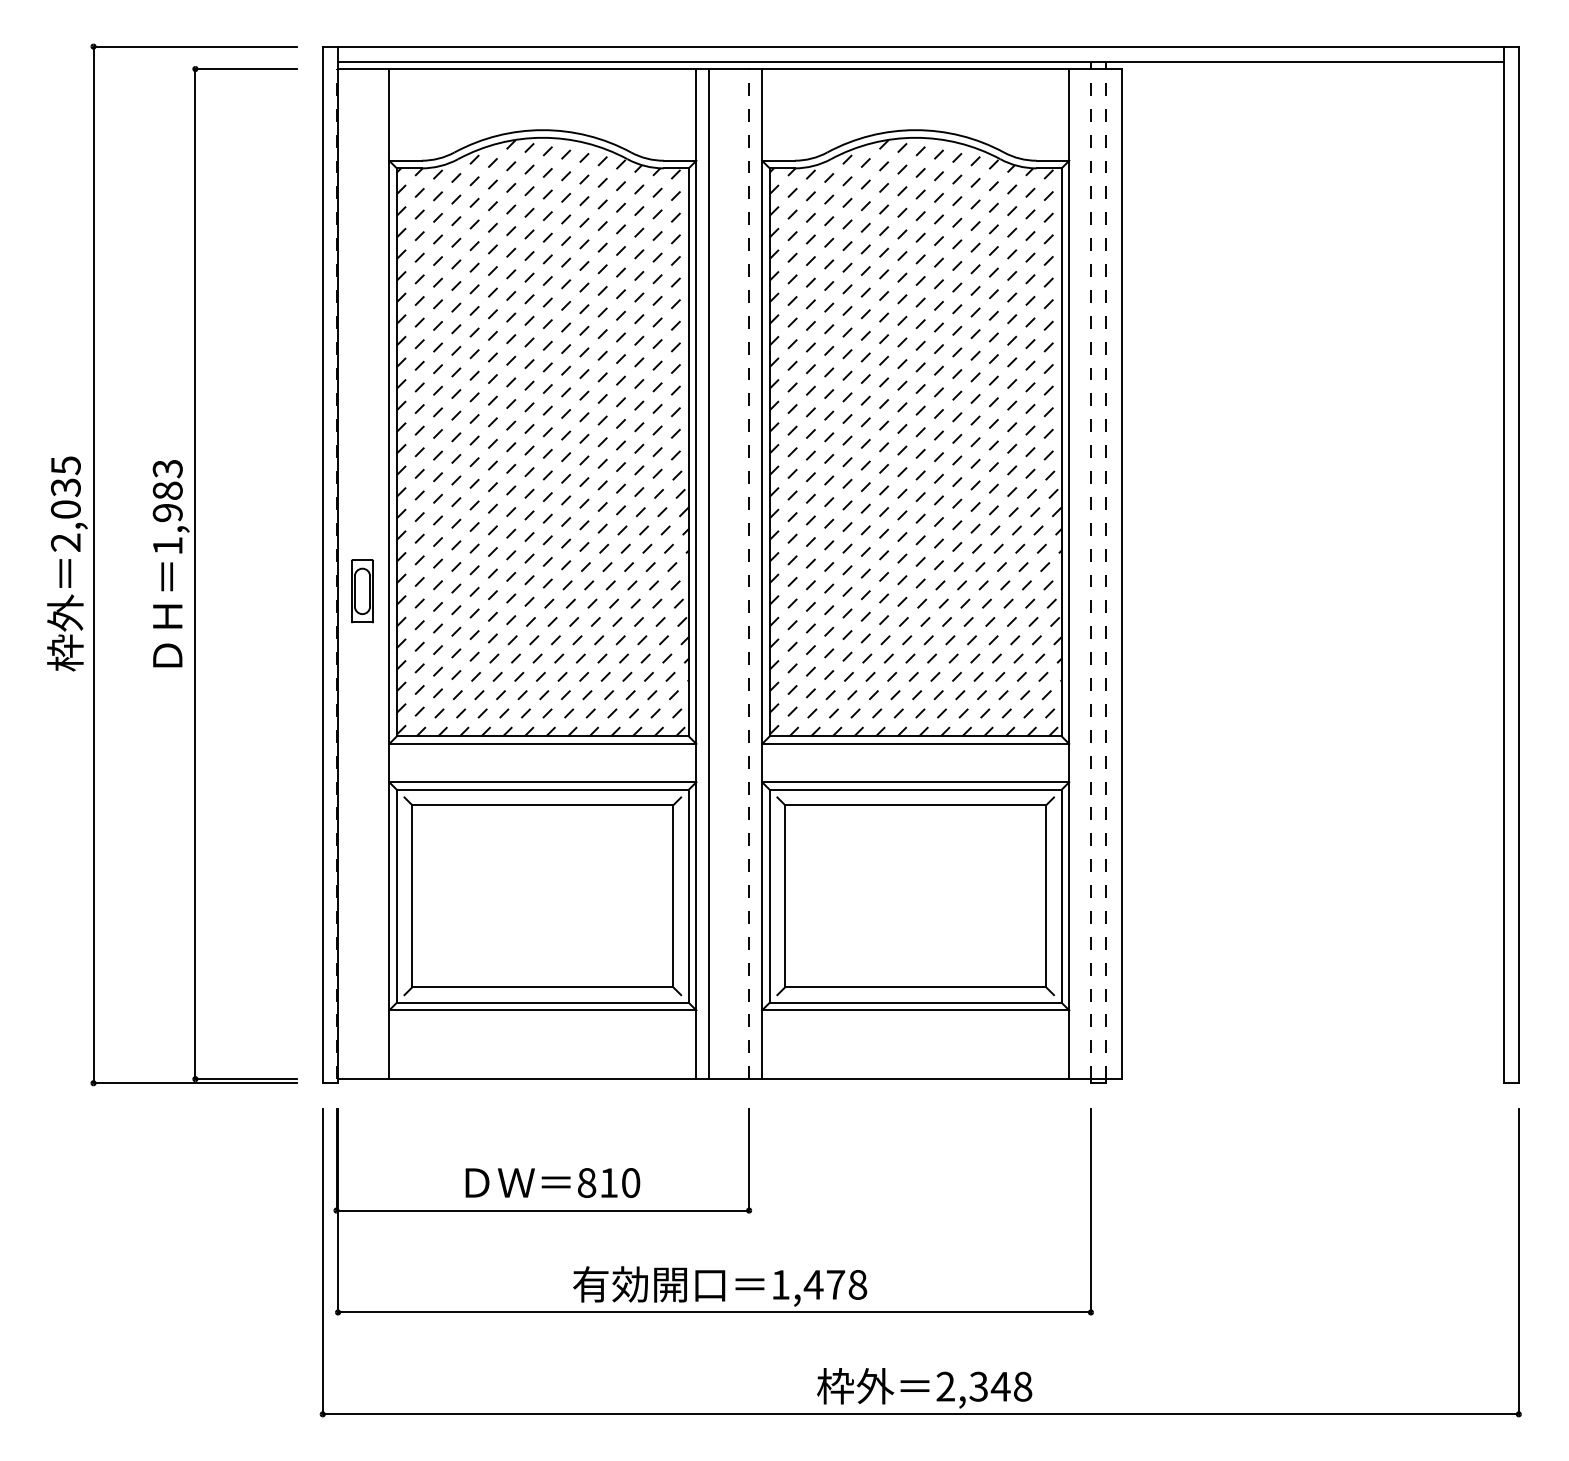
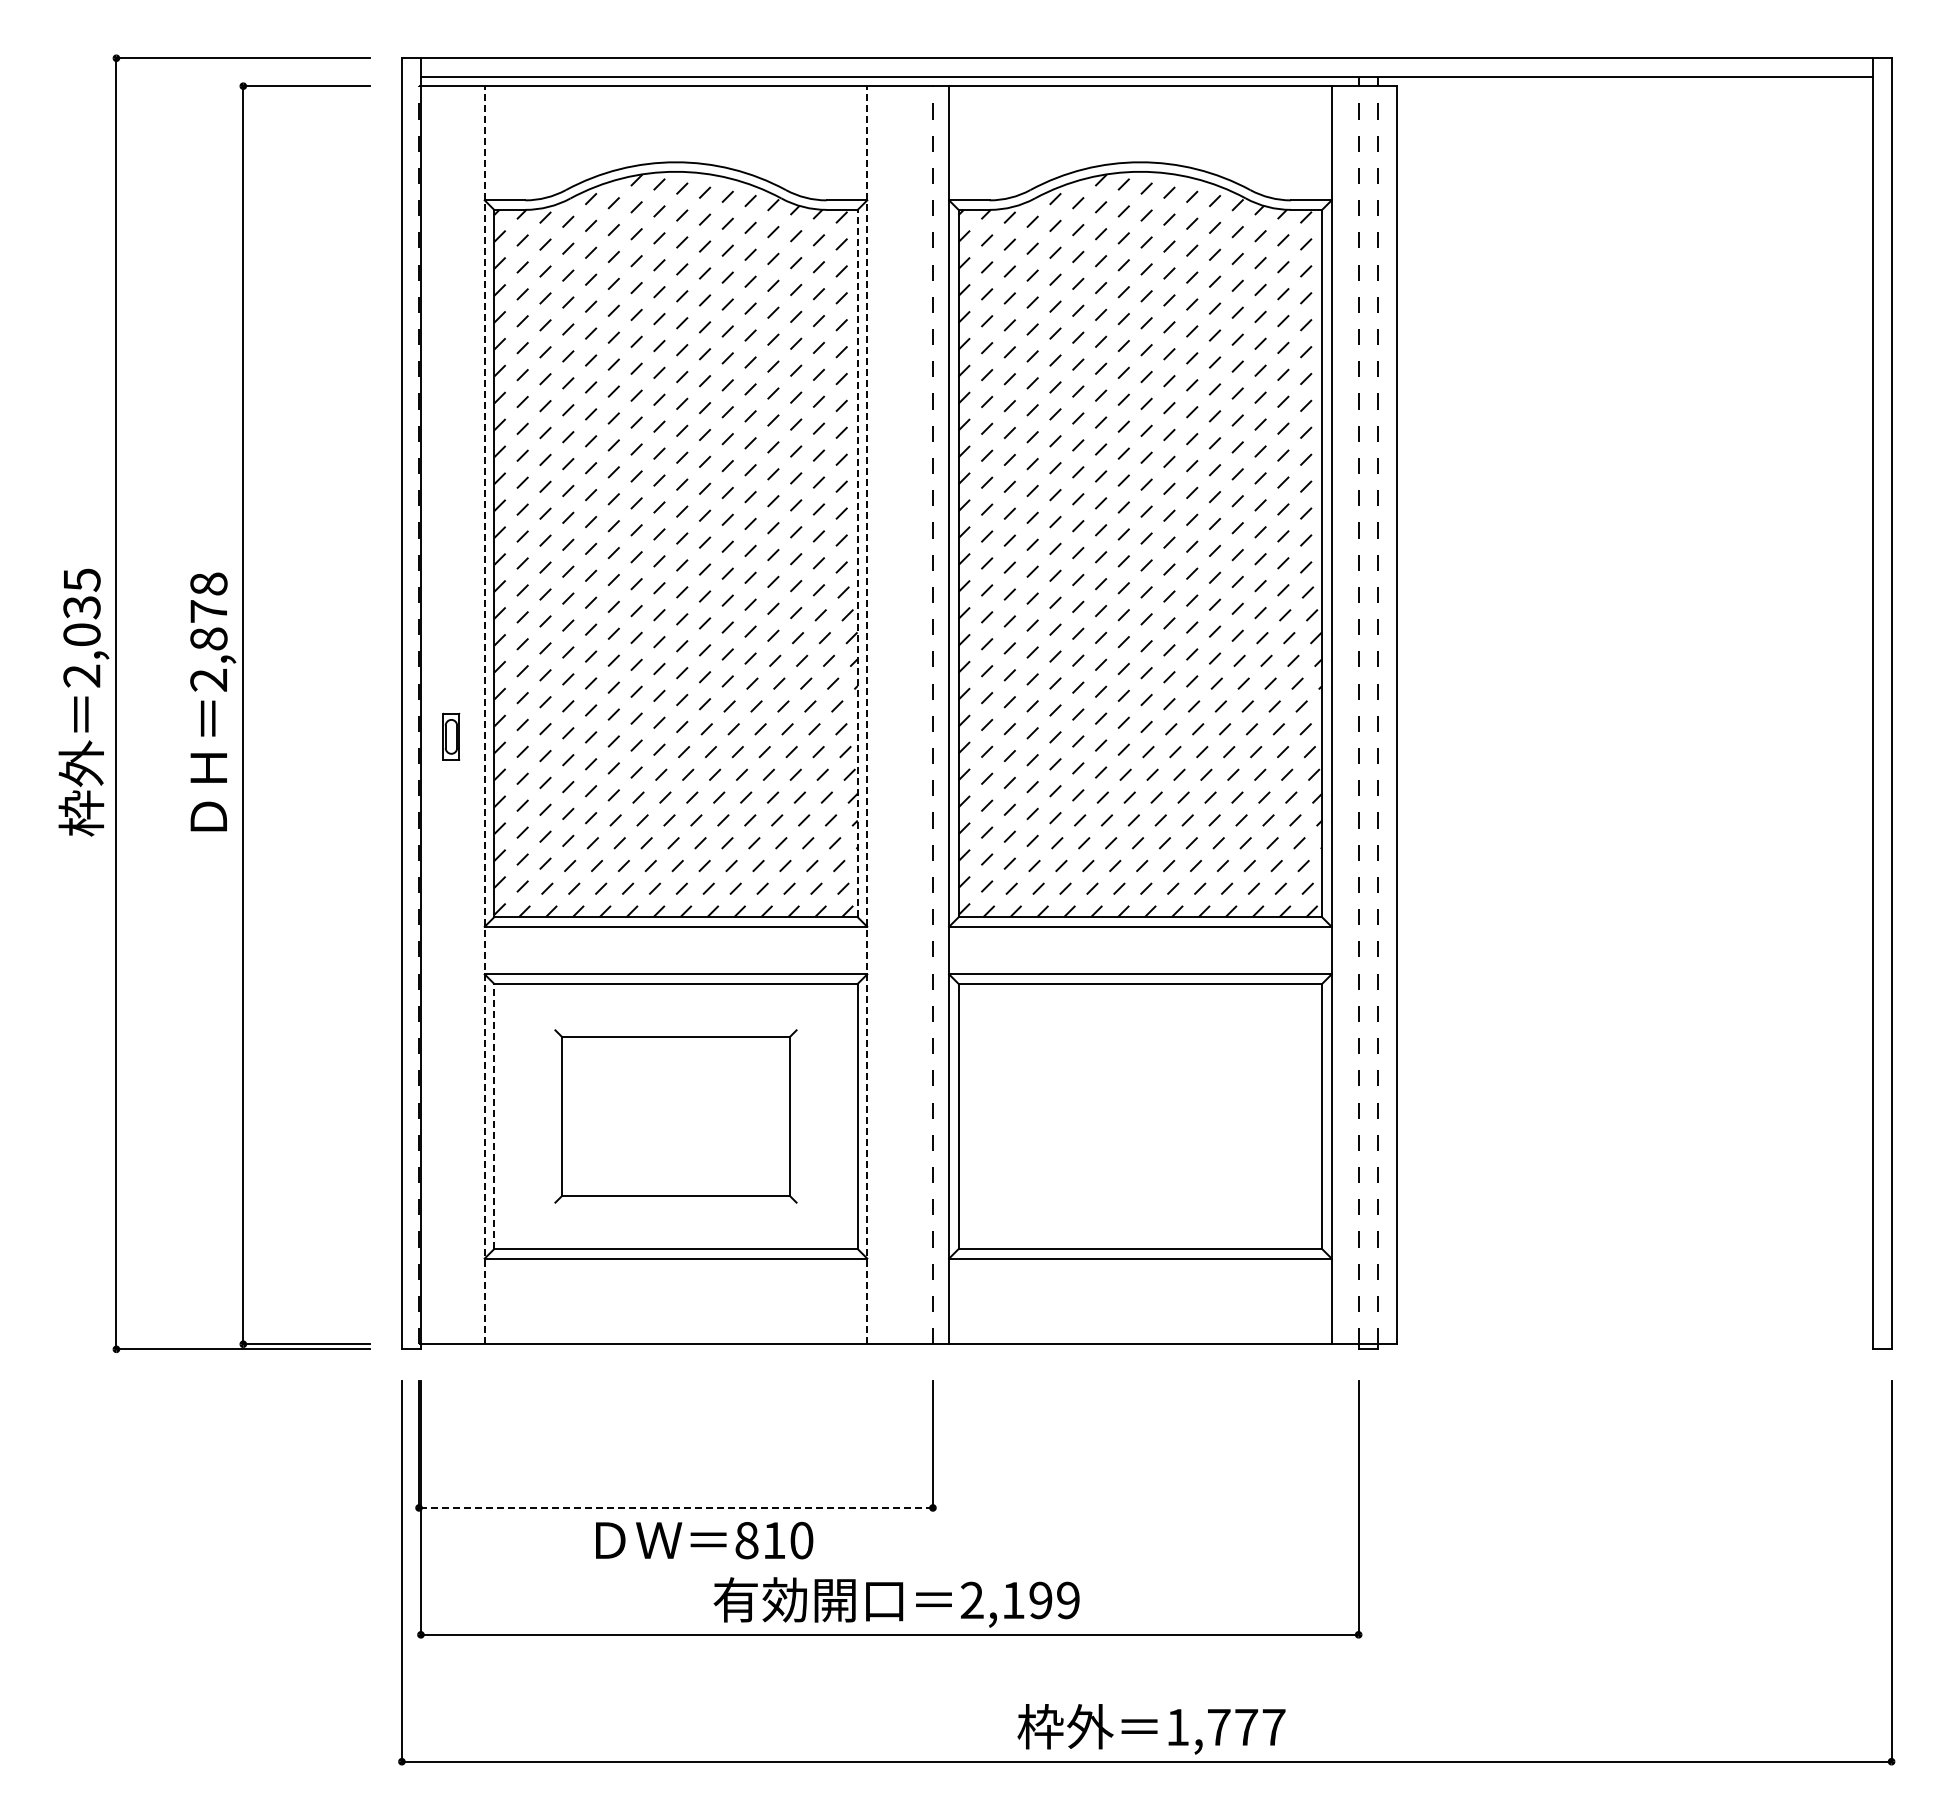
line: (688, 452) -> (857, 563), solid -> dashed
text: (167, 506) -> (208, 631), 1,983 -> 2,878
line: (389, 573) -> (484, 714), solid -> dashed
line: (696, 573) -> (867, 714), solid -> dashed
line: (709, 574) -> (883, 715), removed
part: (362, 591) -> (451, 736), size x0.6
line: (397, 896) -> (494, 1116), solid -> dashed
part: (542, 896) -> (675, 1116), size x0.7
part: (915, 896) -> (1140, 1116), removed
text: (552, 1182) -> (704, 1540), moved
line: (543, 1210) -> (676, 1507), solid -> dashed
text: (819, 1284) -> (1020, 1600), 1,478 -> 2,199
text: (984, 1386) -> (1225, 1727), 2,348 -> 1,777

